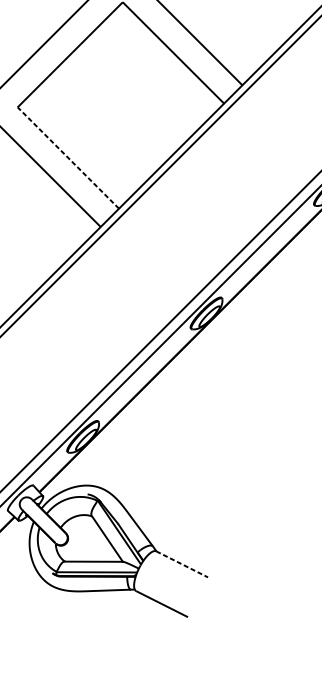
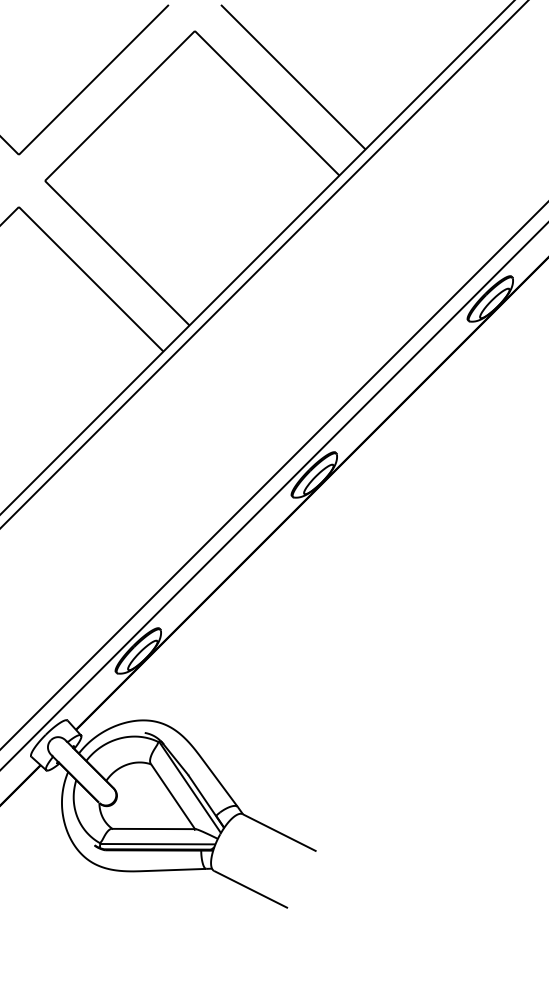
line: (67, 157) -> (116, 252), dashed -> solid
line: (182, 564) -> (280, 833), dashed -> solid

